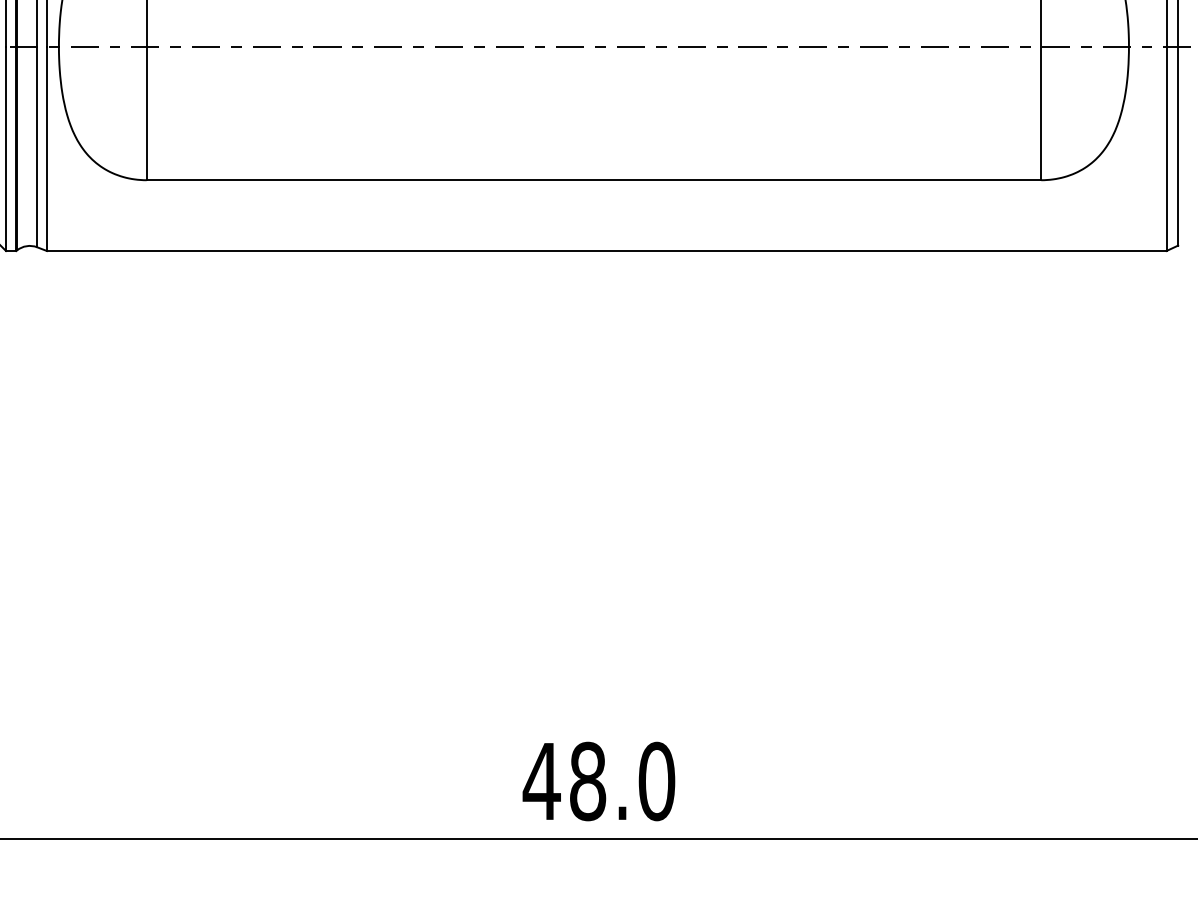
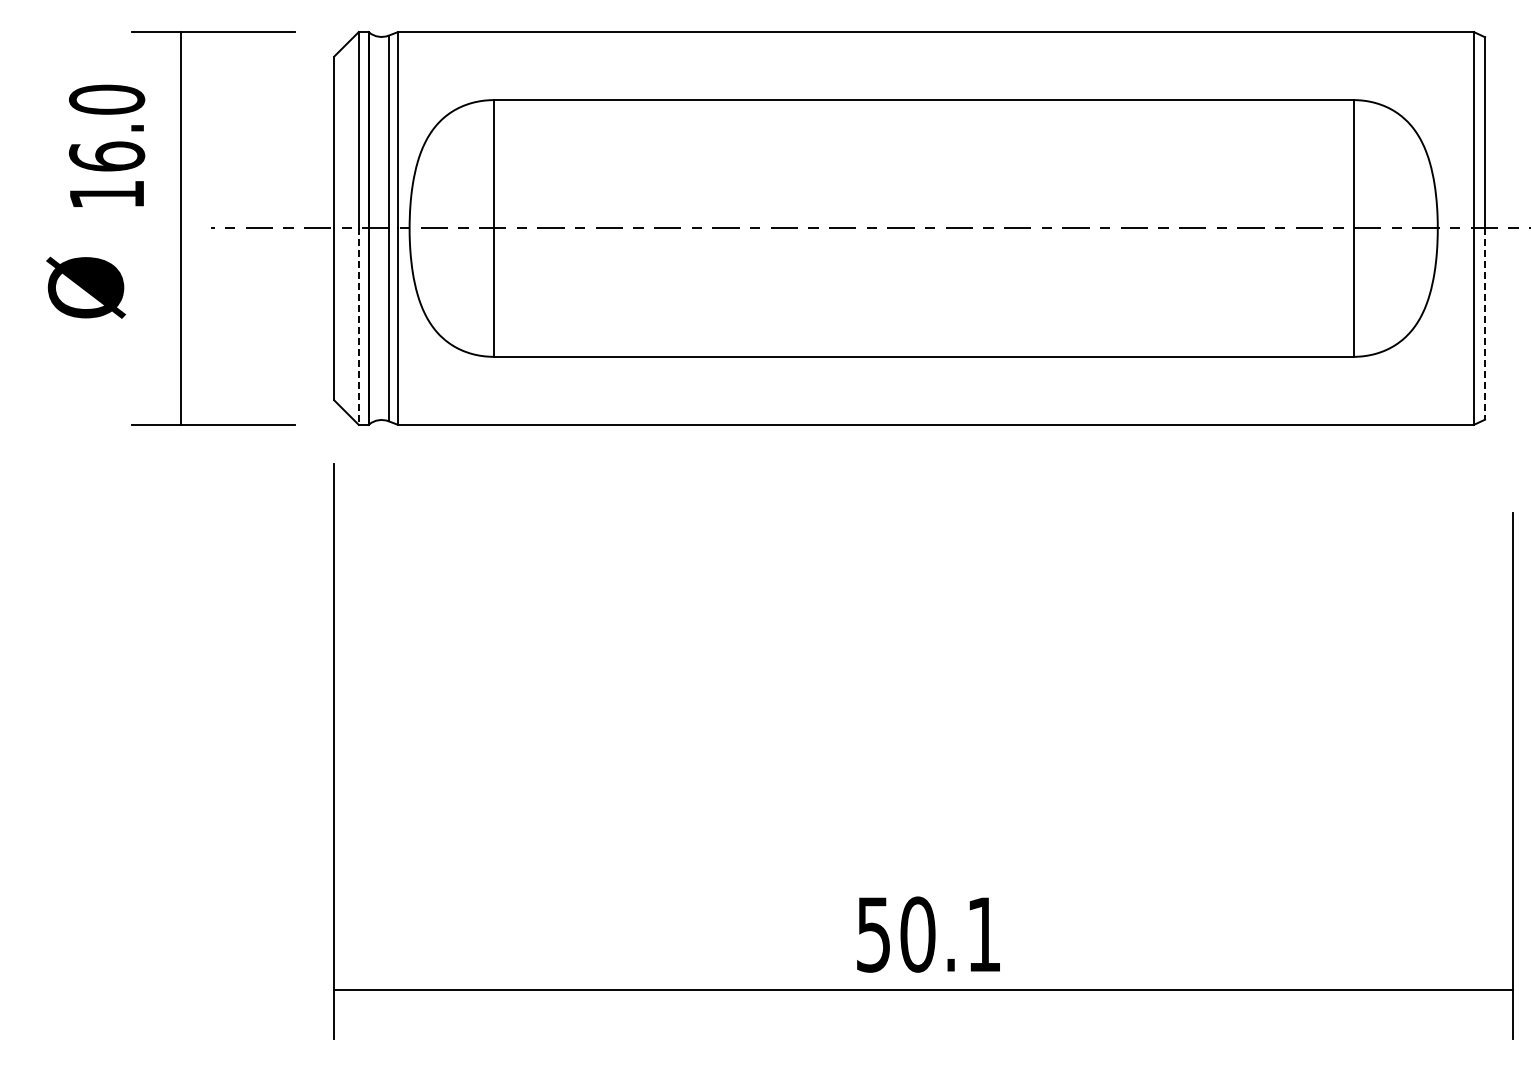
line: (1178, 146) -> (1485, 324), solid -> dashed
line: (5, 149) -> (358, 327), solid -> dashed
text: (598, 781) -> (928, 934), 48.0 -> 50.1

